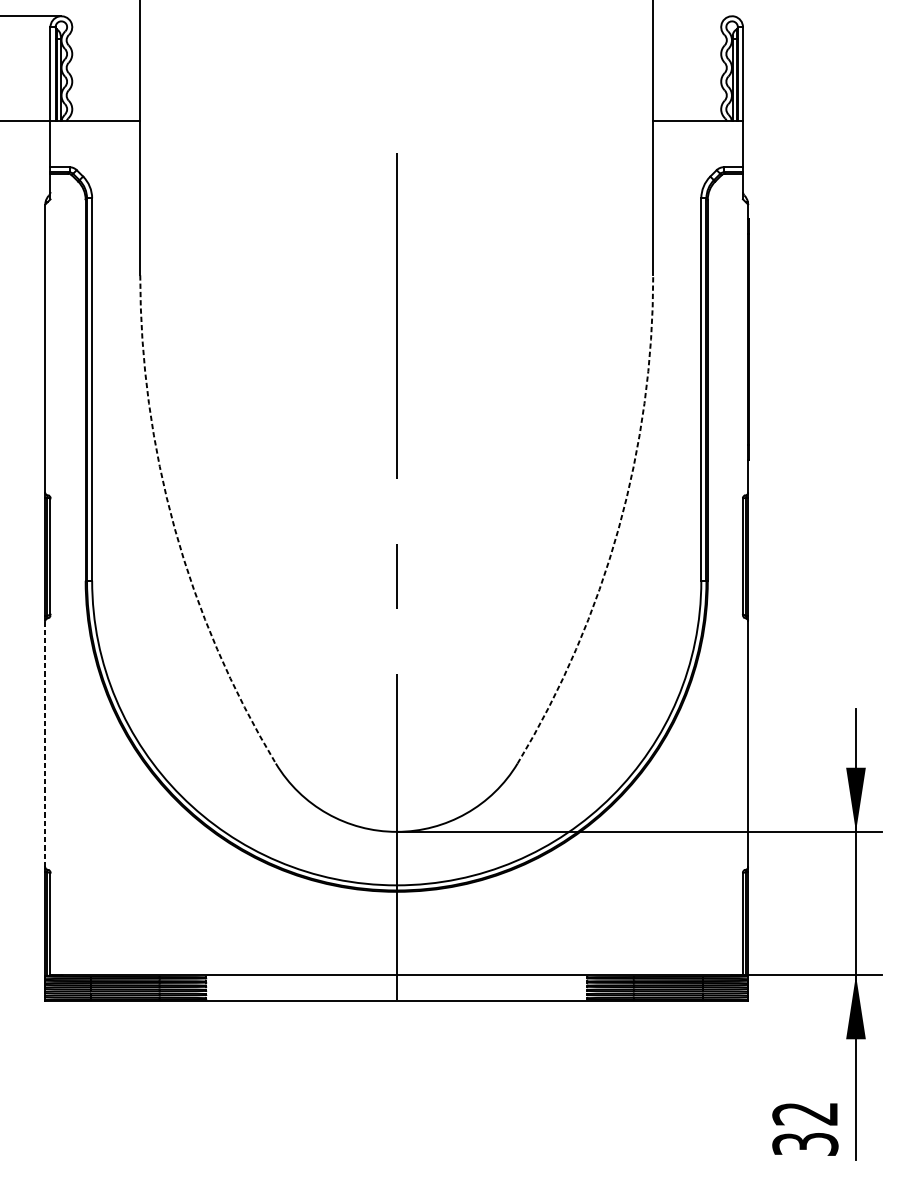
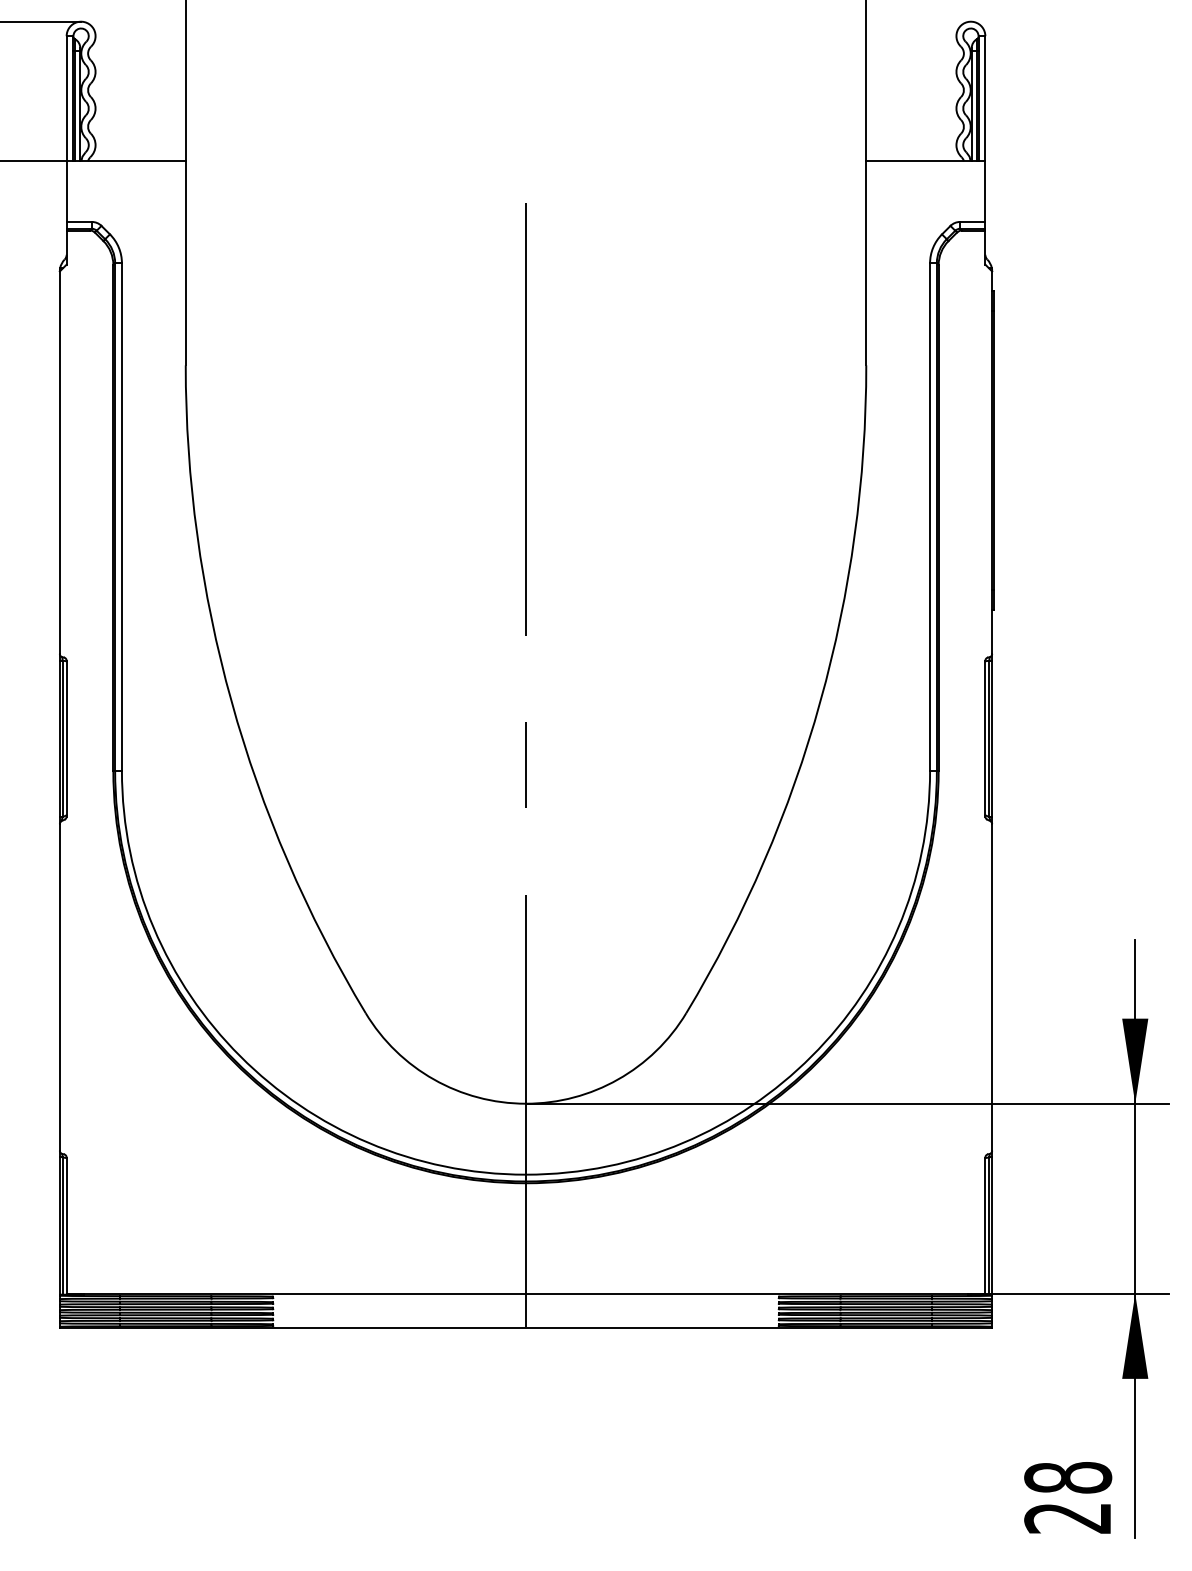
arc: (174, 528) -> (231, 701), dashed -> solid
arc: (618, 528) -> (820, 701), dashed -> solid
line: (45, 743) -> (59, 986), dashed -> solid
text: (805, 1128) -> (1068, 1497), 32 -> 28

